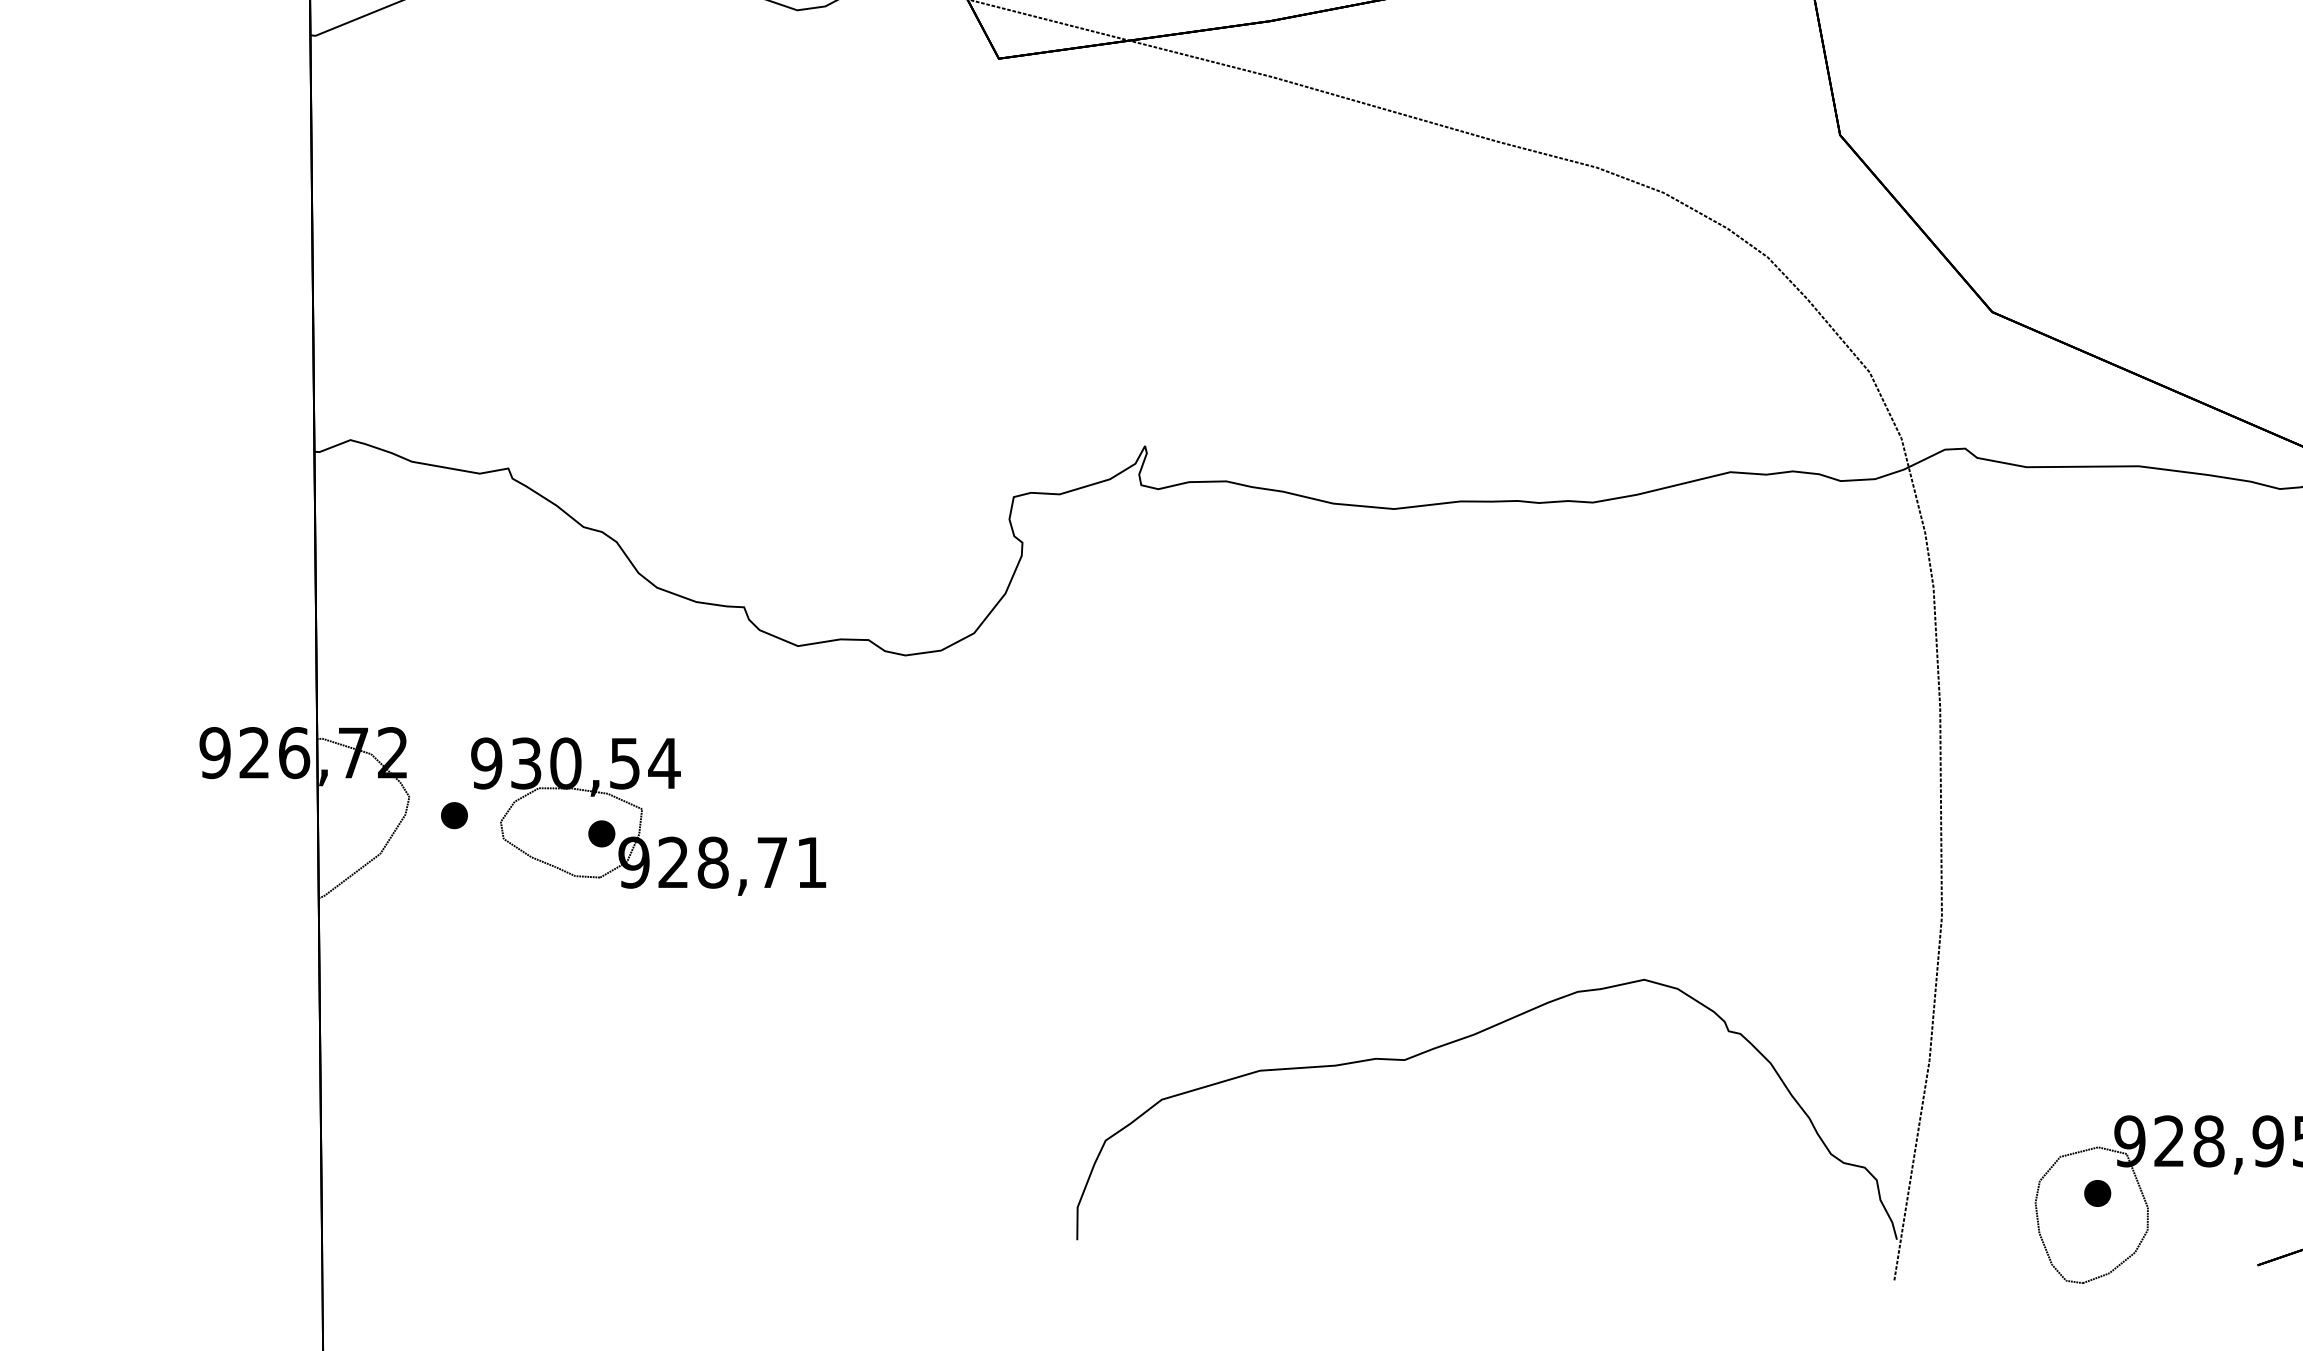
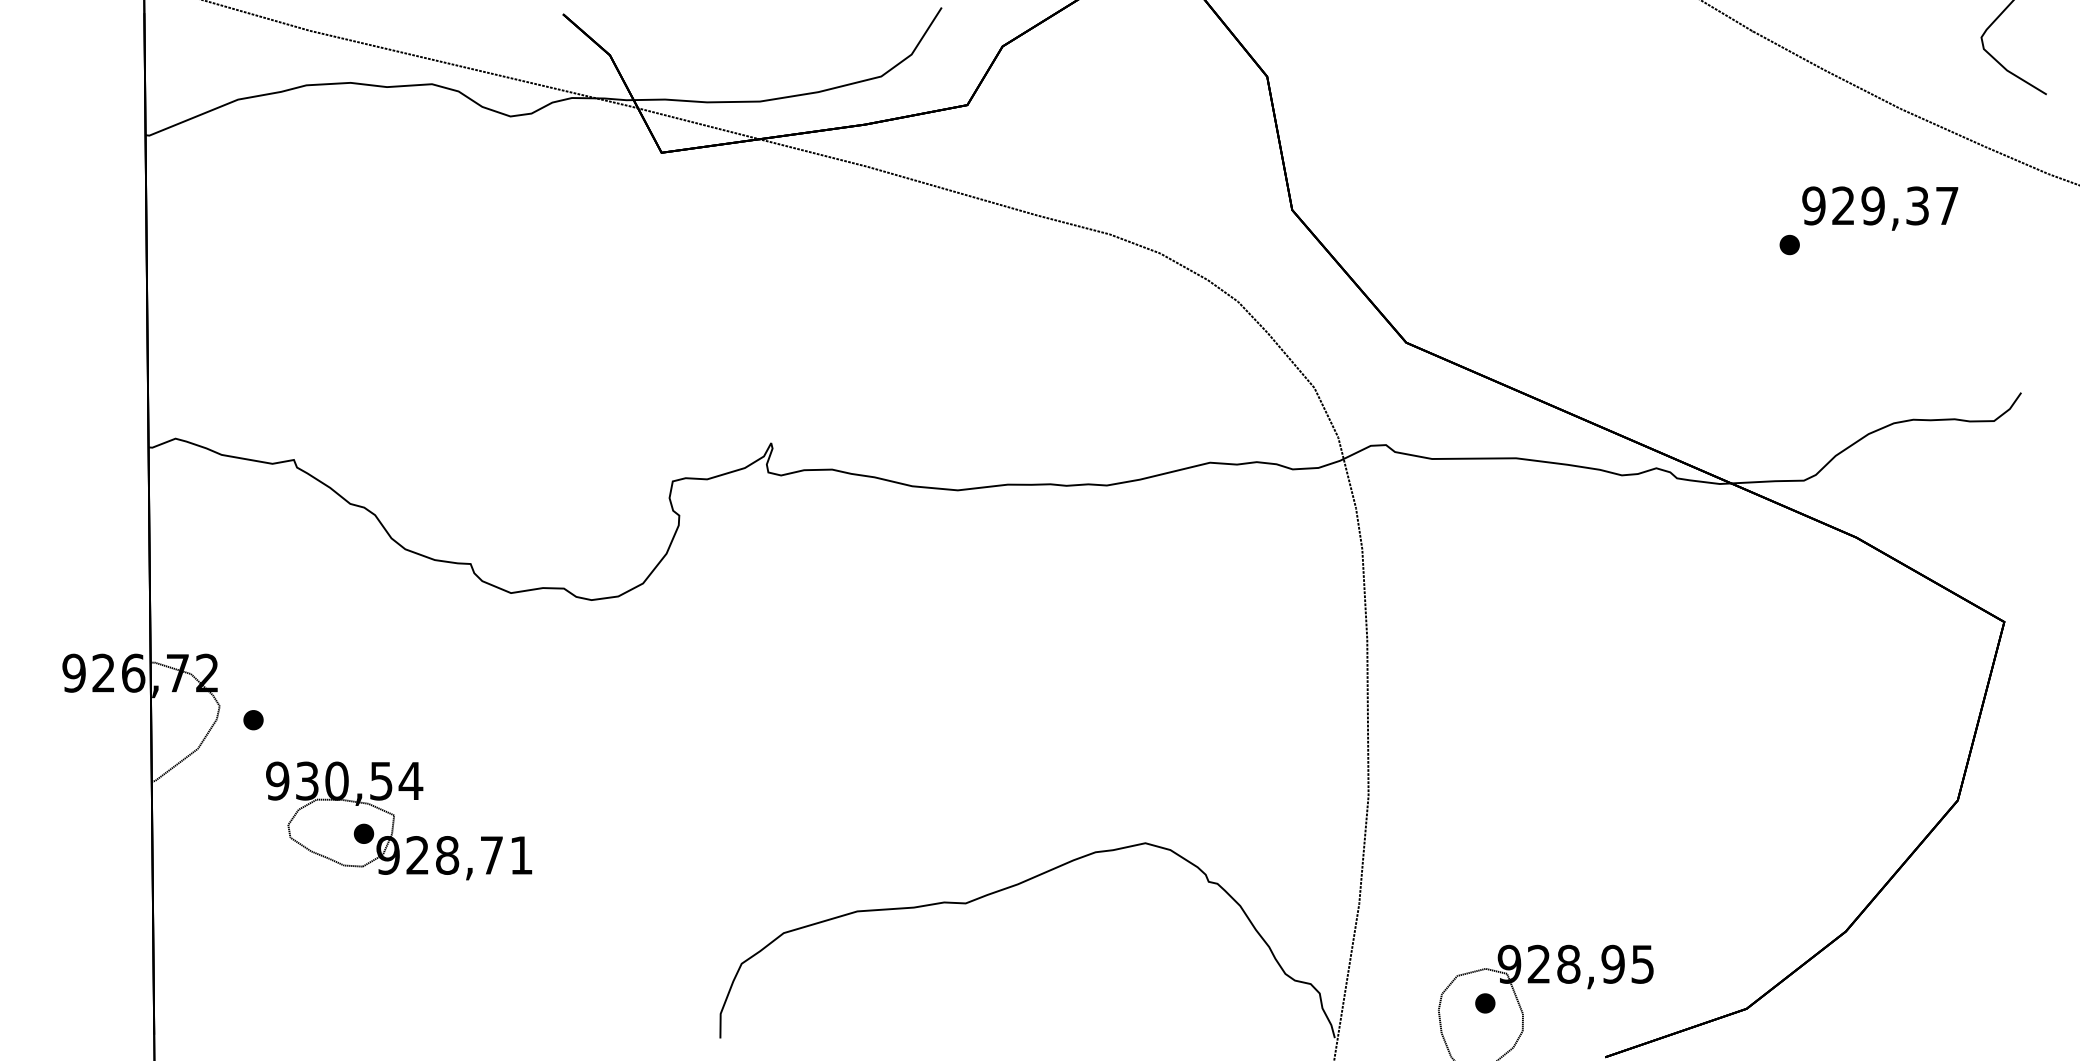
part: (649, 816) -> (399, 820), moved

